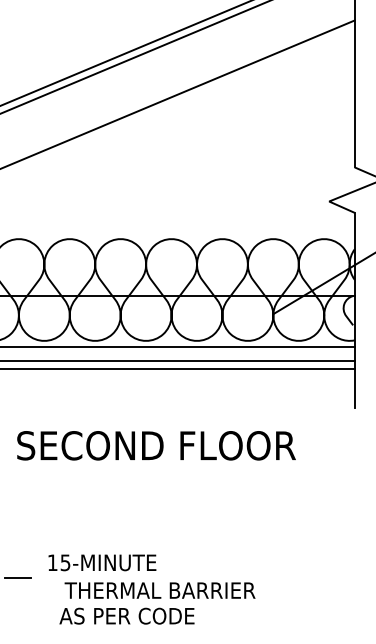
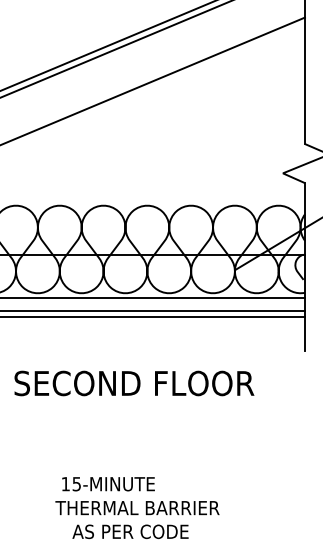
text: (102, 562) -> (108, 483), moved
line: (17, 577) -> (14, 496), removed
text: (126, 615) -> (130, 531), moved

